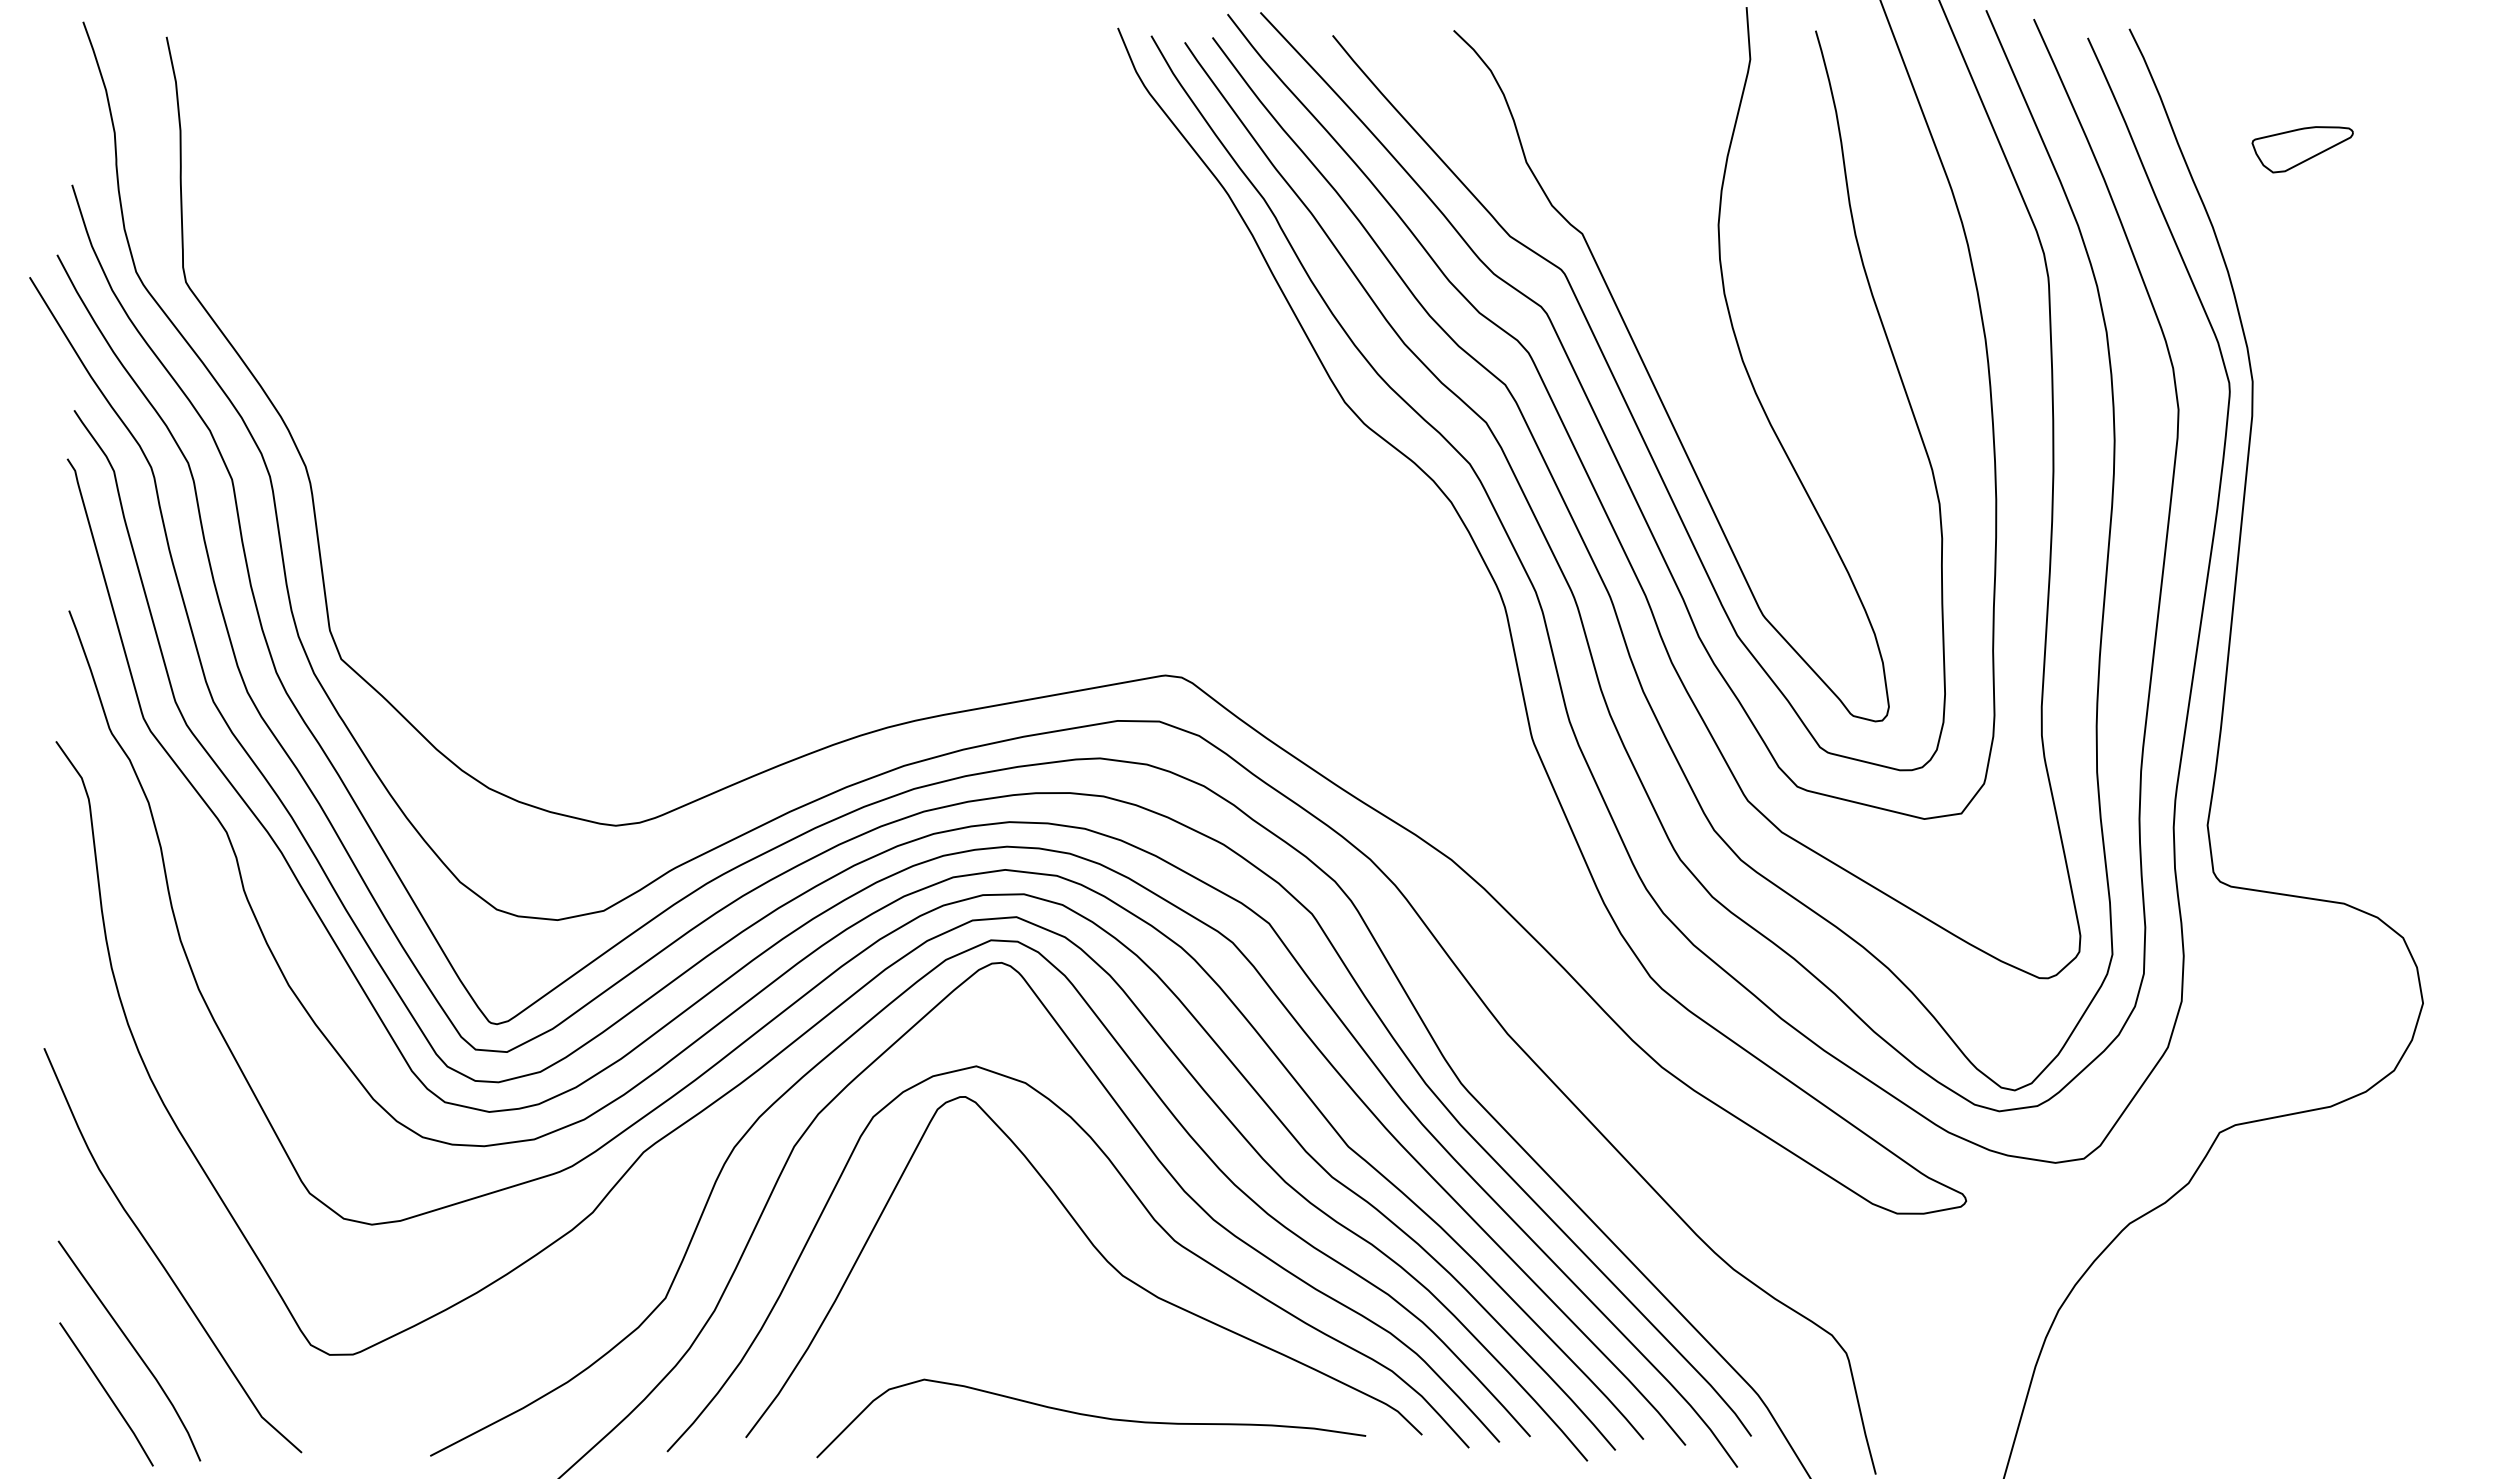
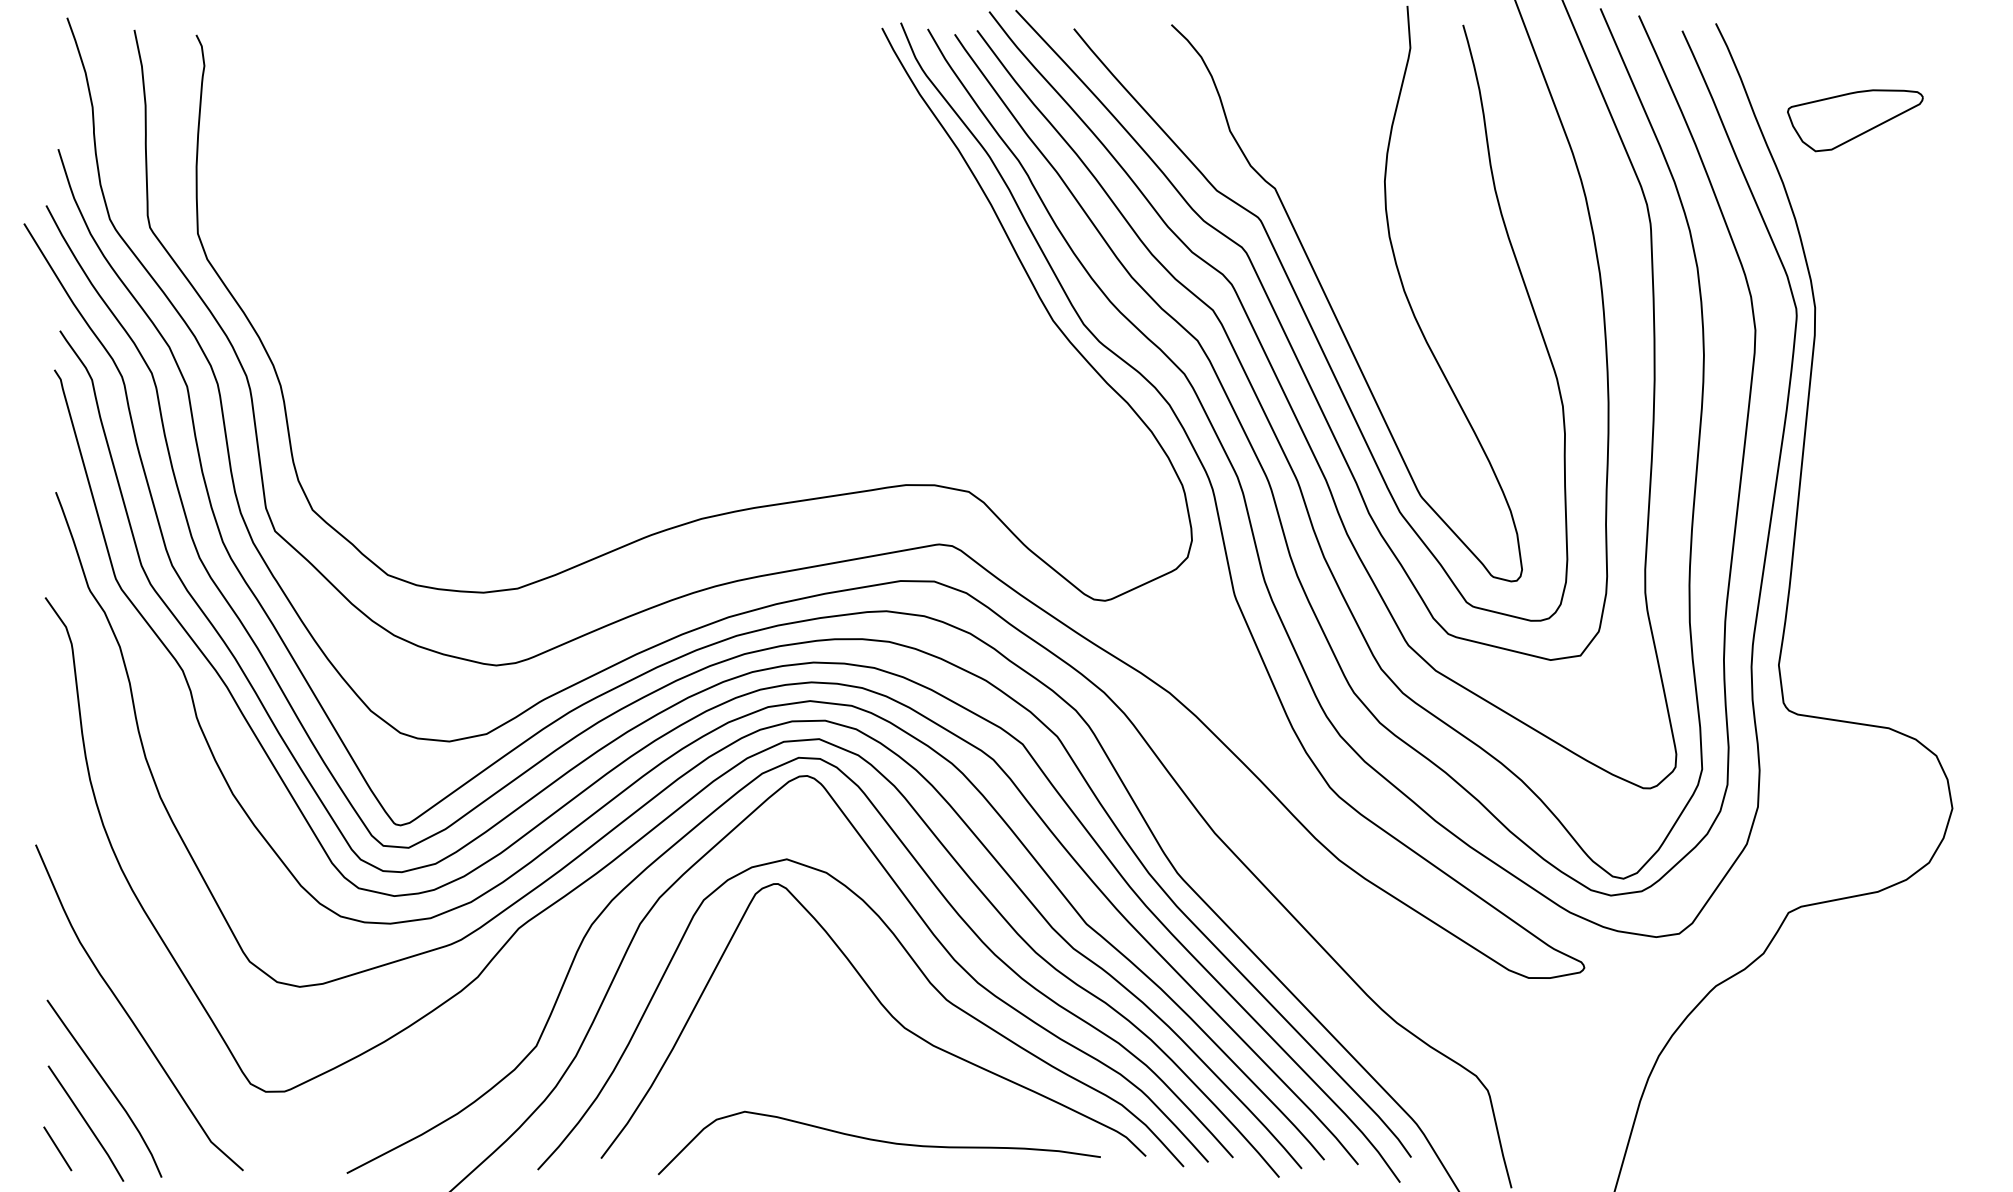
part: (2302, 149) -> (1855, 120), size x1.67
curve: (912, 633) -> (735, 510), added
line: (71, 1425) -> (57, 1148), added

